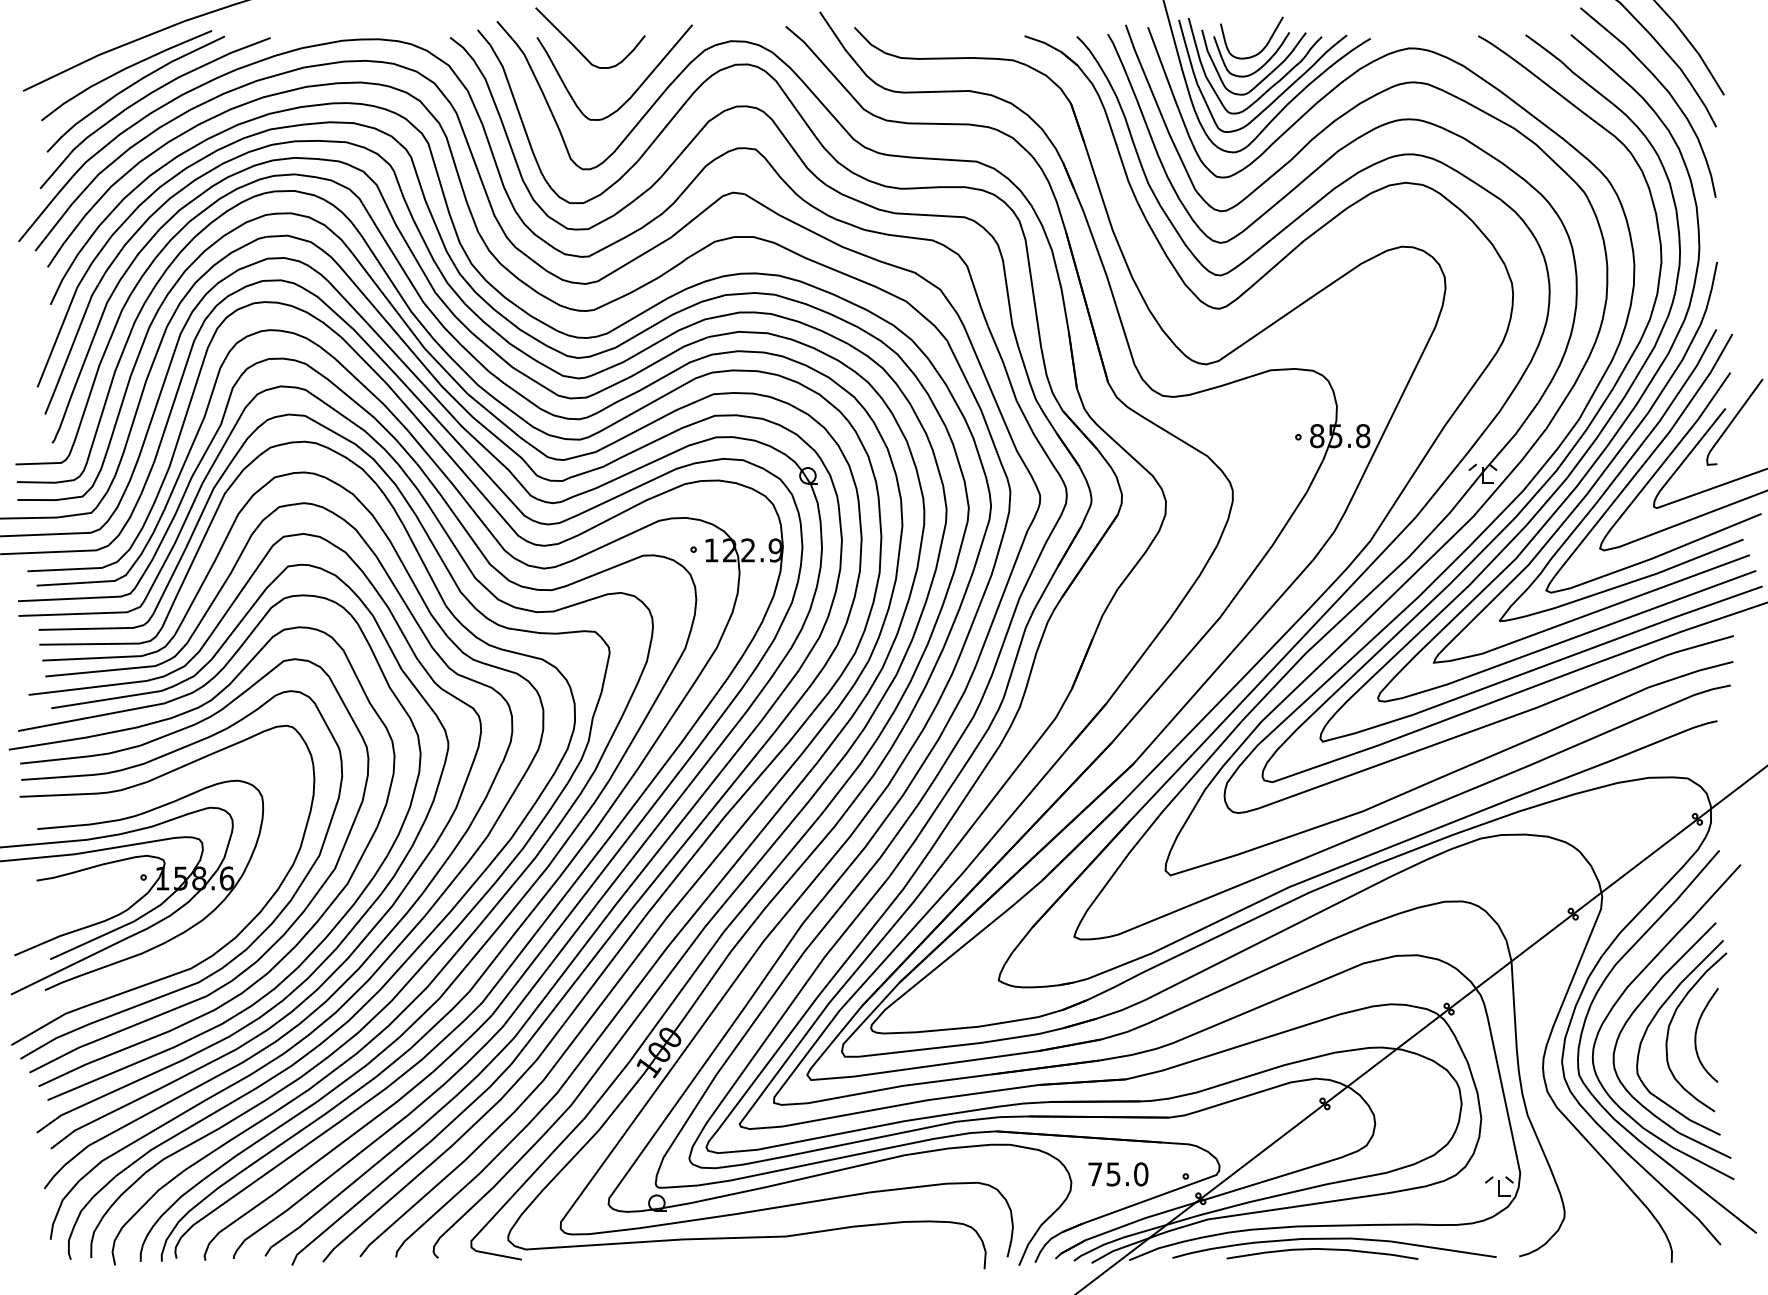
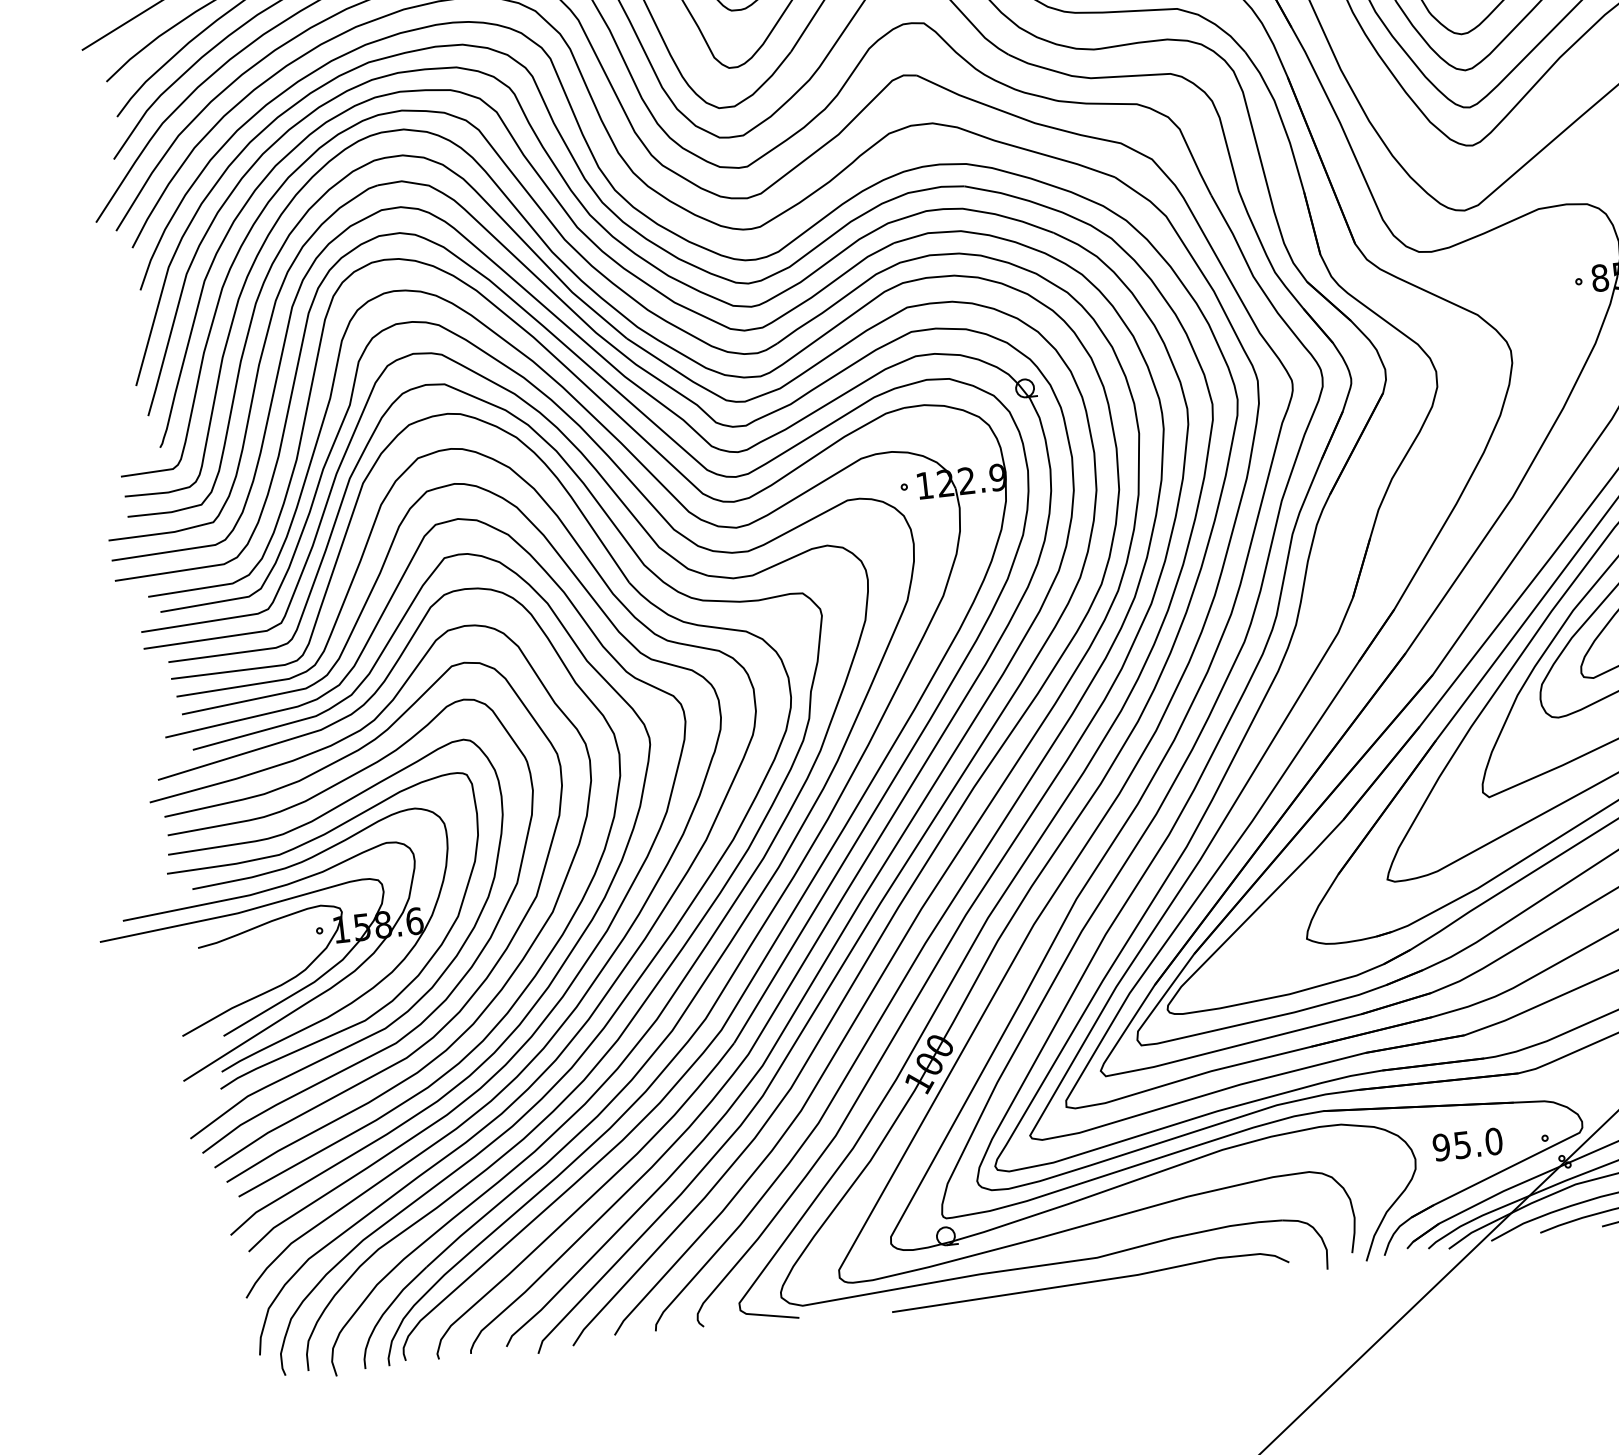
curve: (193, 947) -> (385, 1004), added
text: (1095, 1174) -> (1441, 1147), 75.0 -> 95.0
curve: (777, 1256) -> (1090, 1281), added

